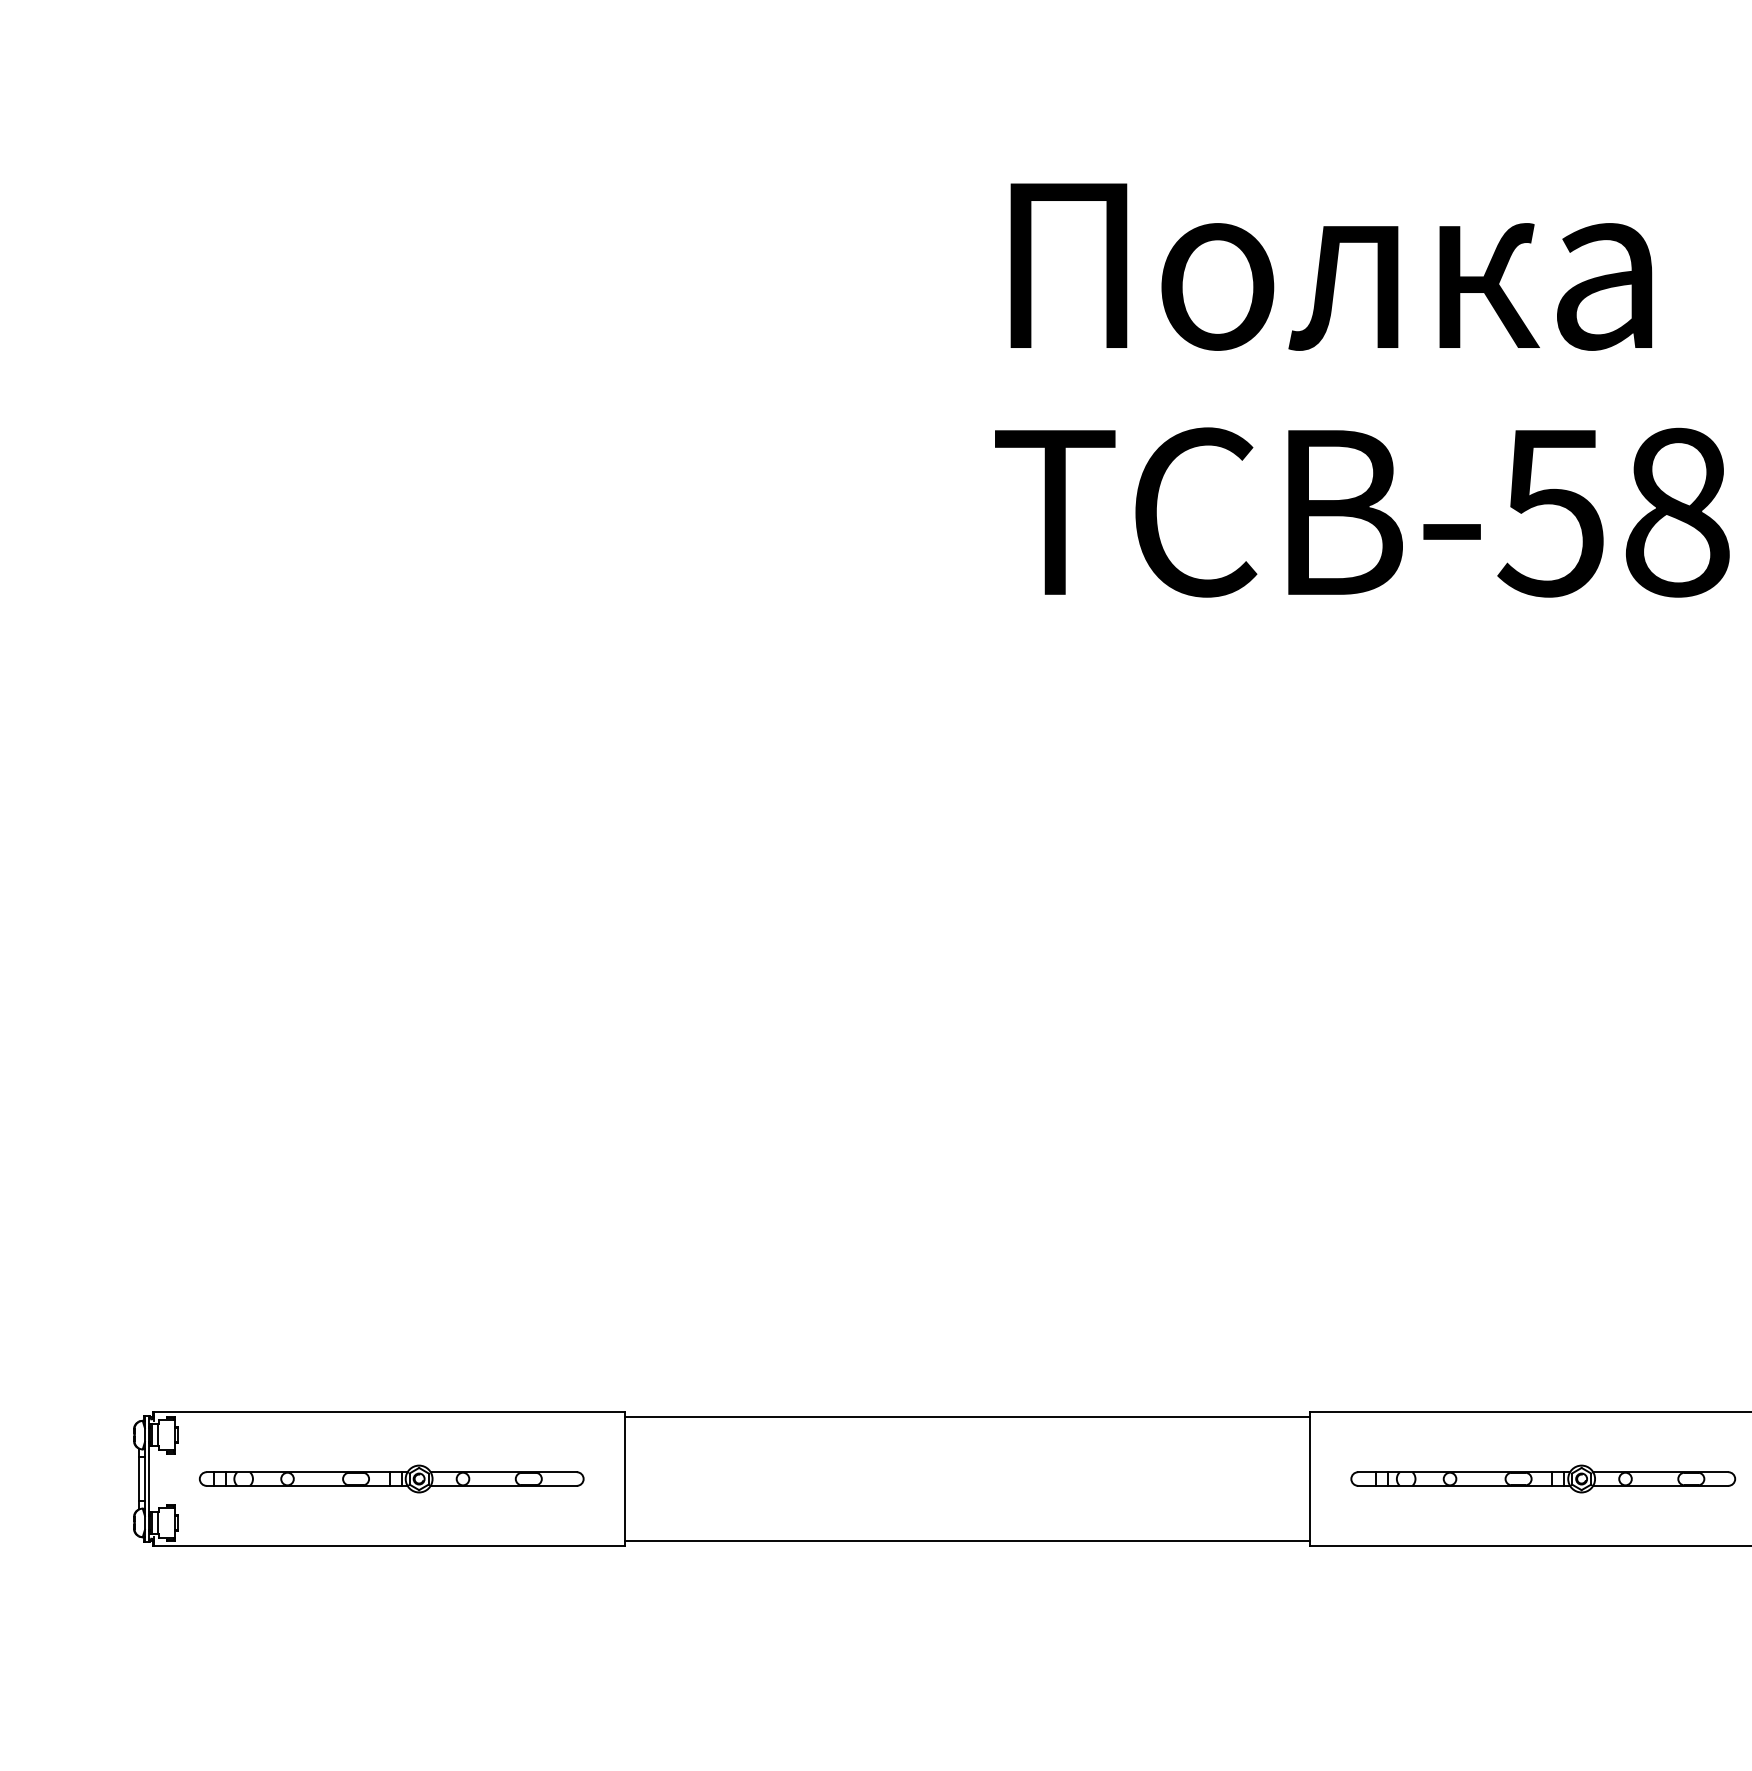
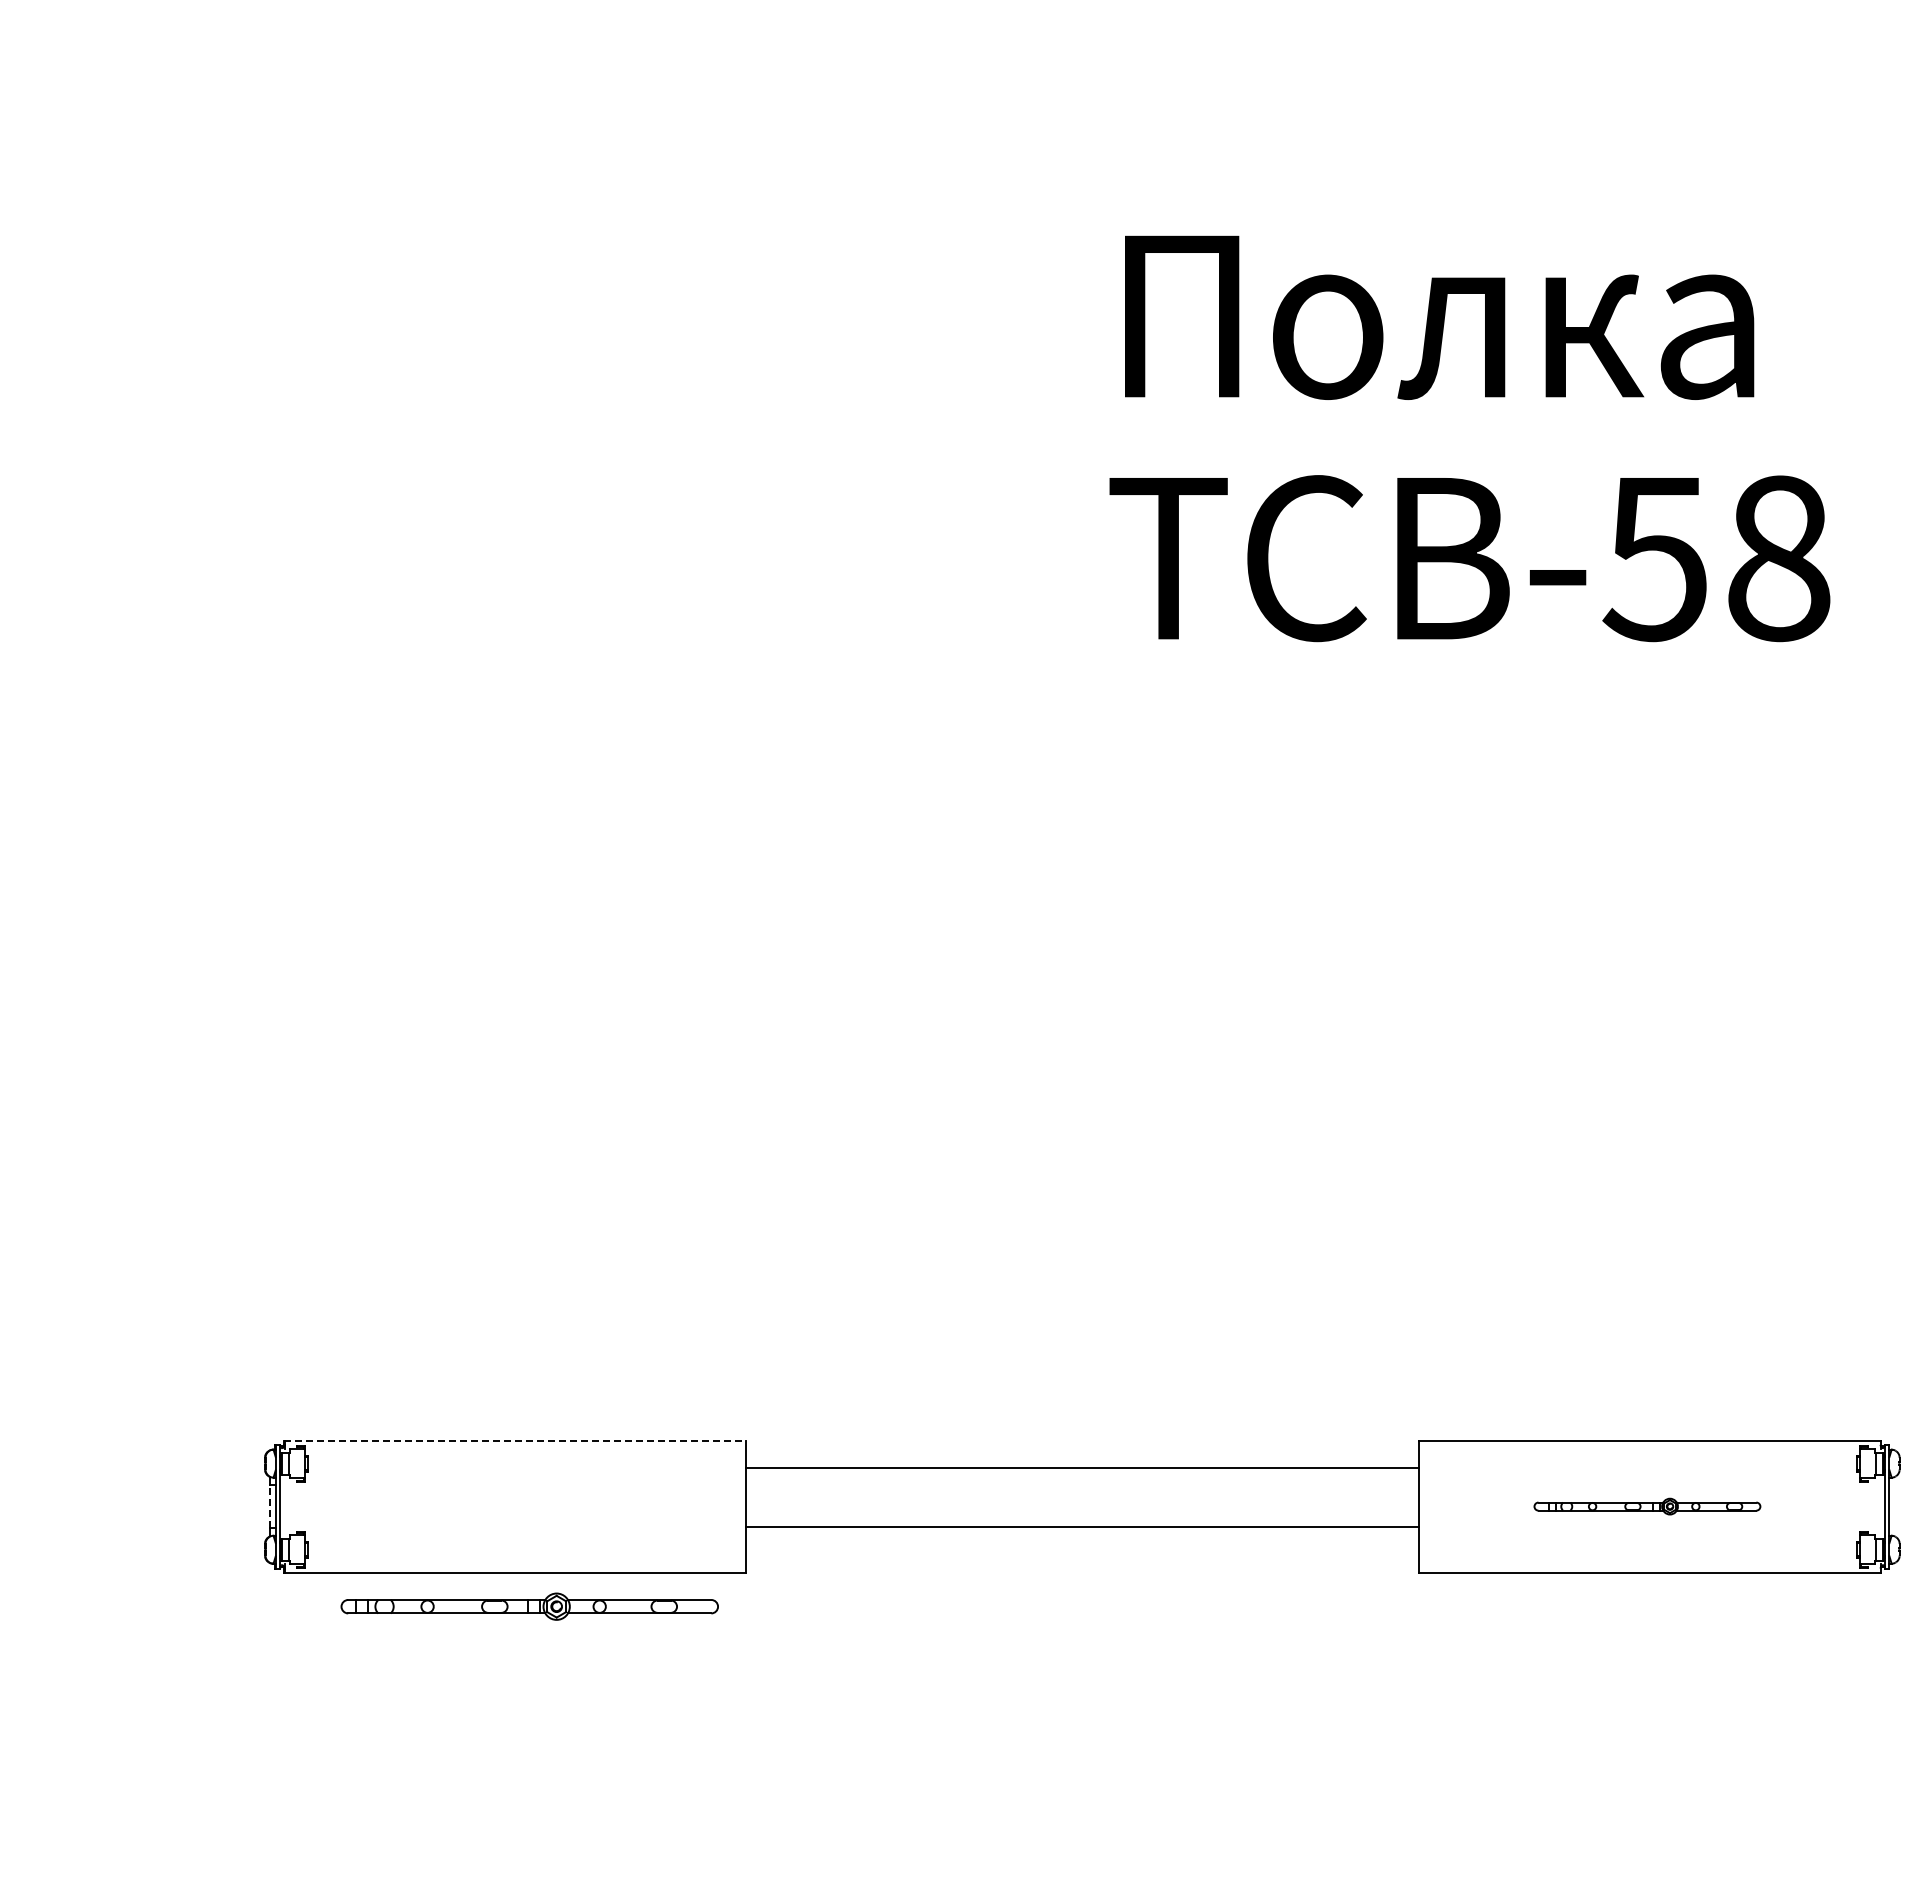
line: (389, 1411) -> (515, 1440), solid -> dashed
line: (967, 1417) -> (1082, 1527), moved
line: (139, 1478) -> (270, 1506), solid -> dashed
part: (391, 1478) -> (529, 1606), moved
part: (1543, 1478) -> (1647, 1506), size x0.6
line: (967, 1541) -> (1082, 1468), moved

